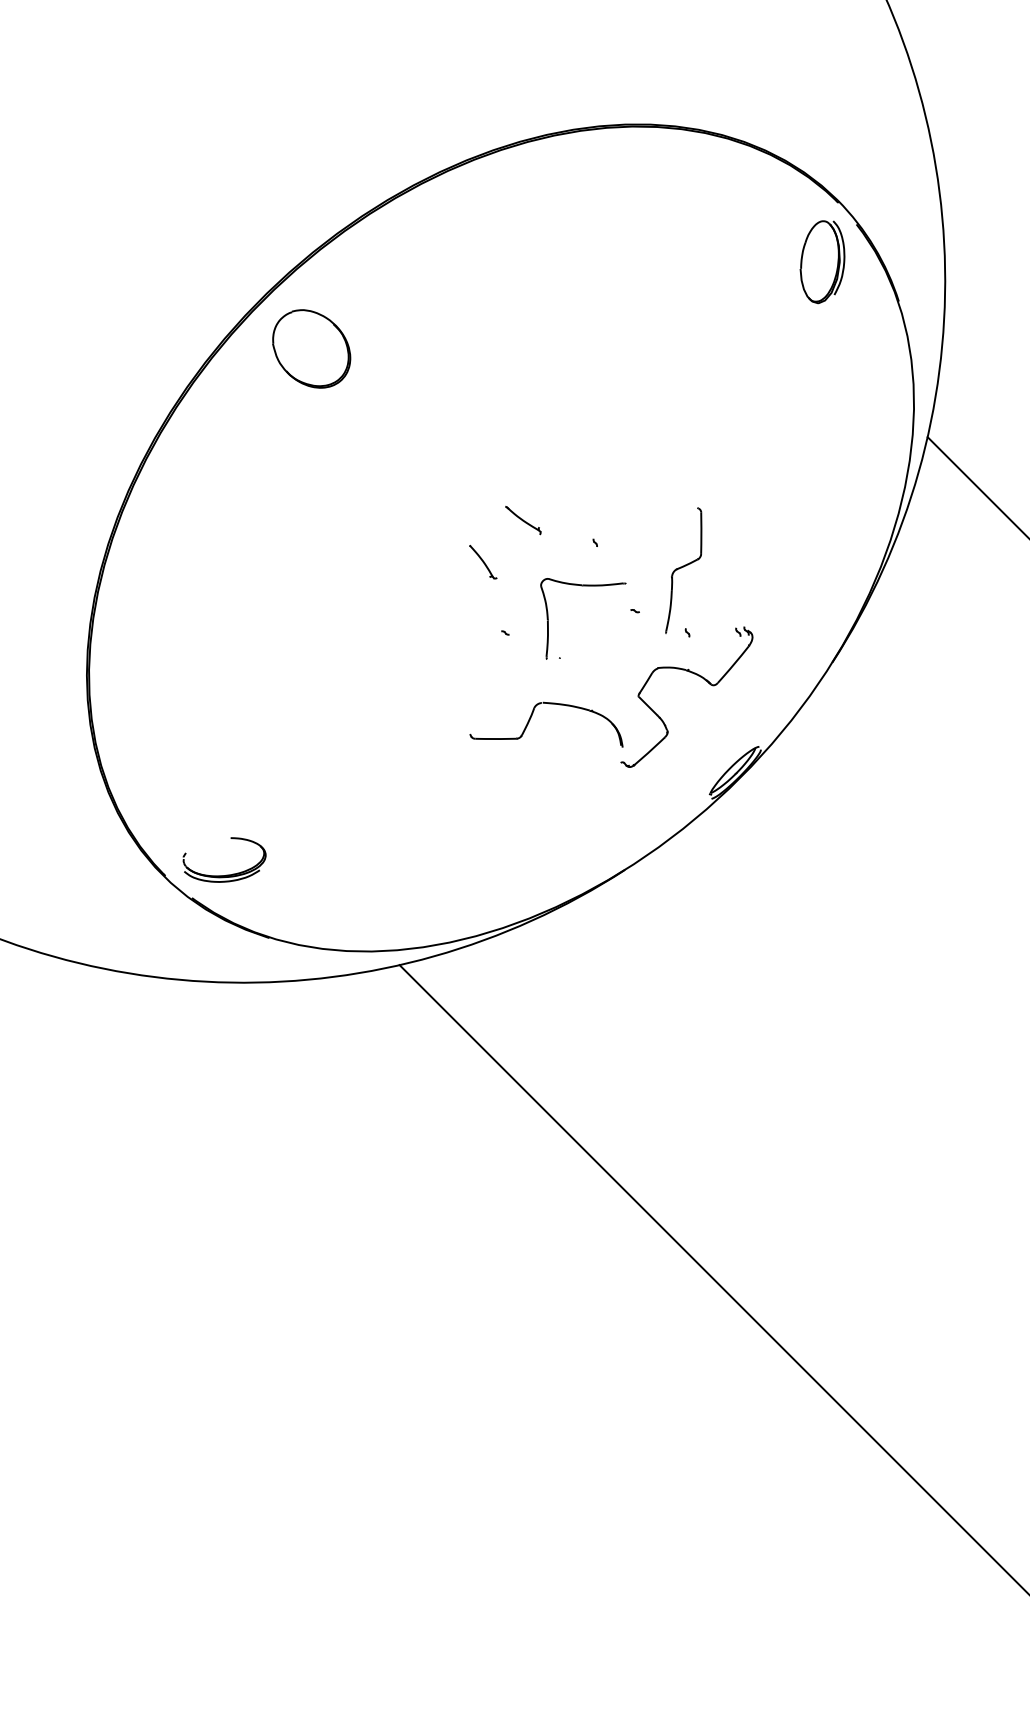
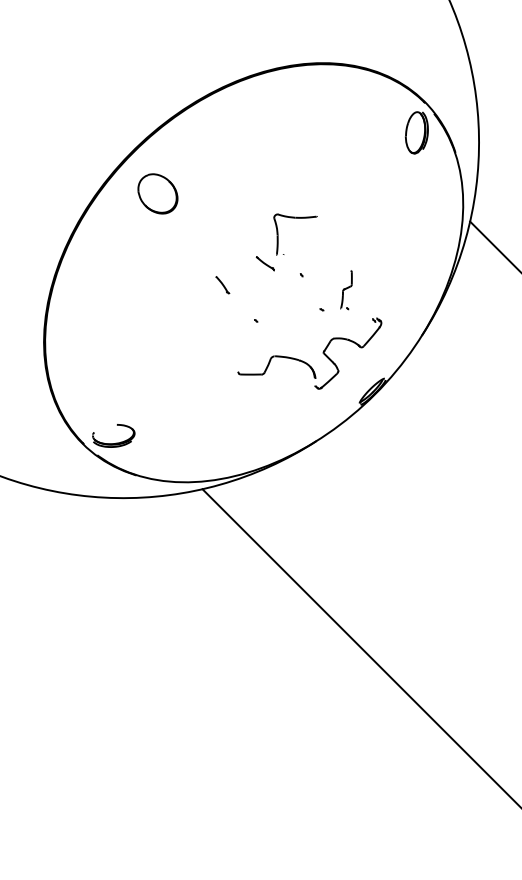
part: (310, 348) -> (157, 193), moved
line: (482, 563) -> (222, 285), moved
part: (683, 573) -> (346, 290), size x0.6
part: (583, 586) -> (295, 218), moved

